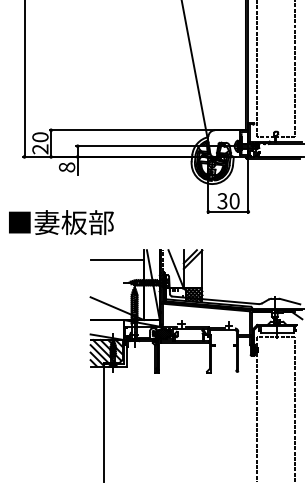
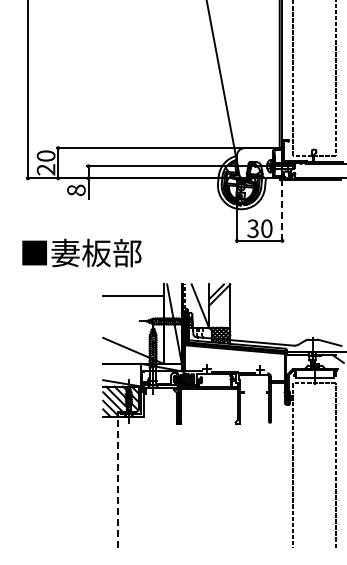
line: (248, 186) -> (282, 211), solid -> dashed
text: (61, 222) -> (81, 252), moved
line: (104, 424) -> (118, 482), solid -> dashed

